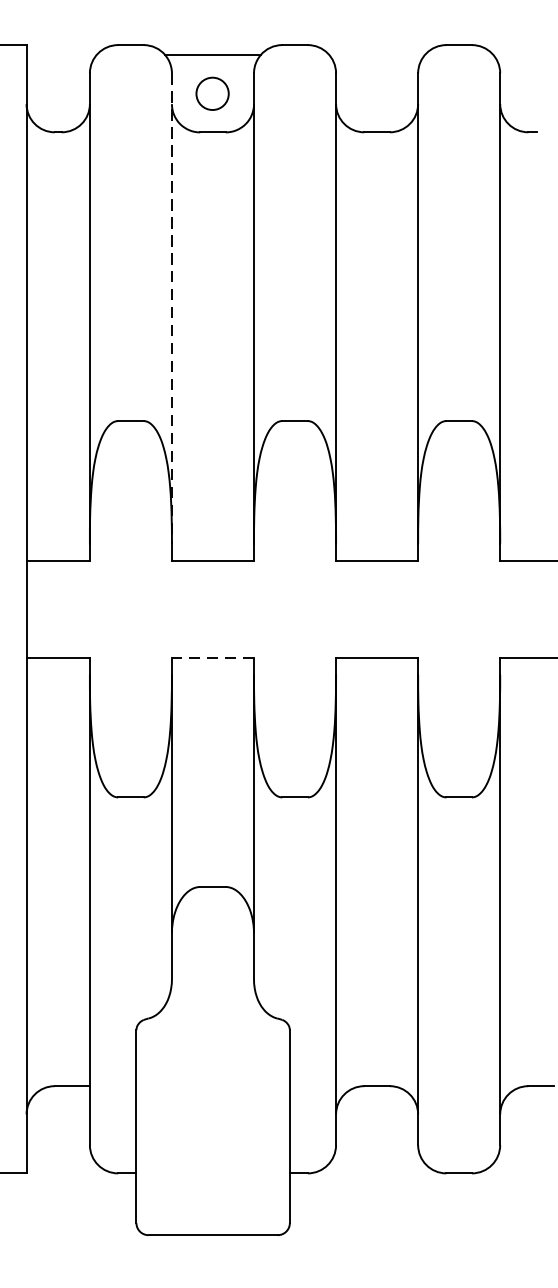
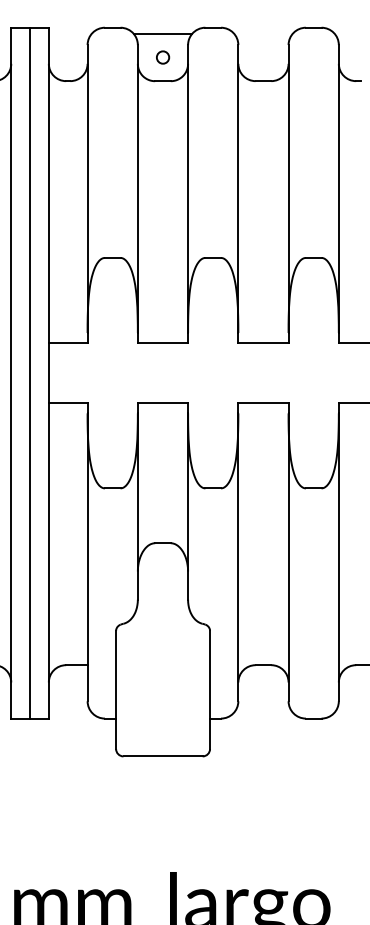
circle: (213, 93) -> (163, 57), size x0.62
line: (171, 309) -> (137, 189), dashed -> solid
line: (212, 657) -> (162, 402), dashed -> solid

